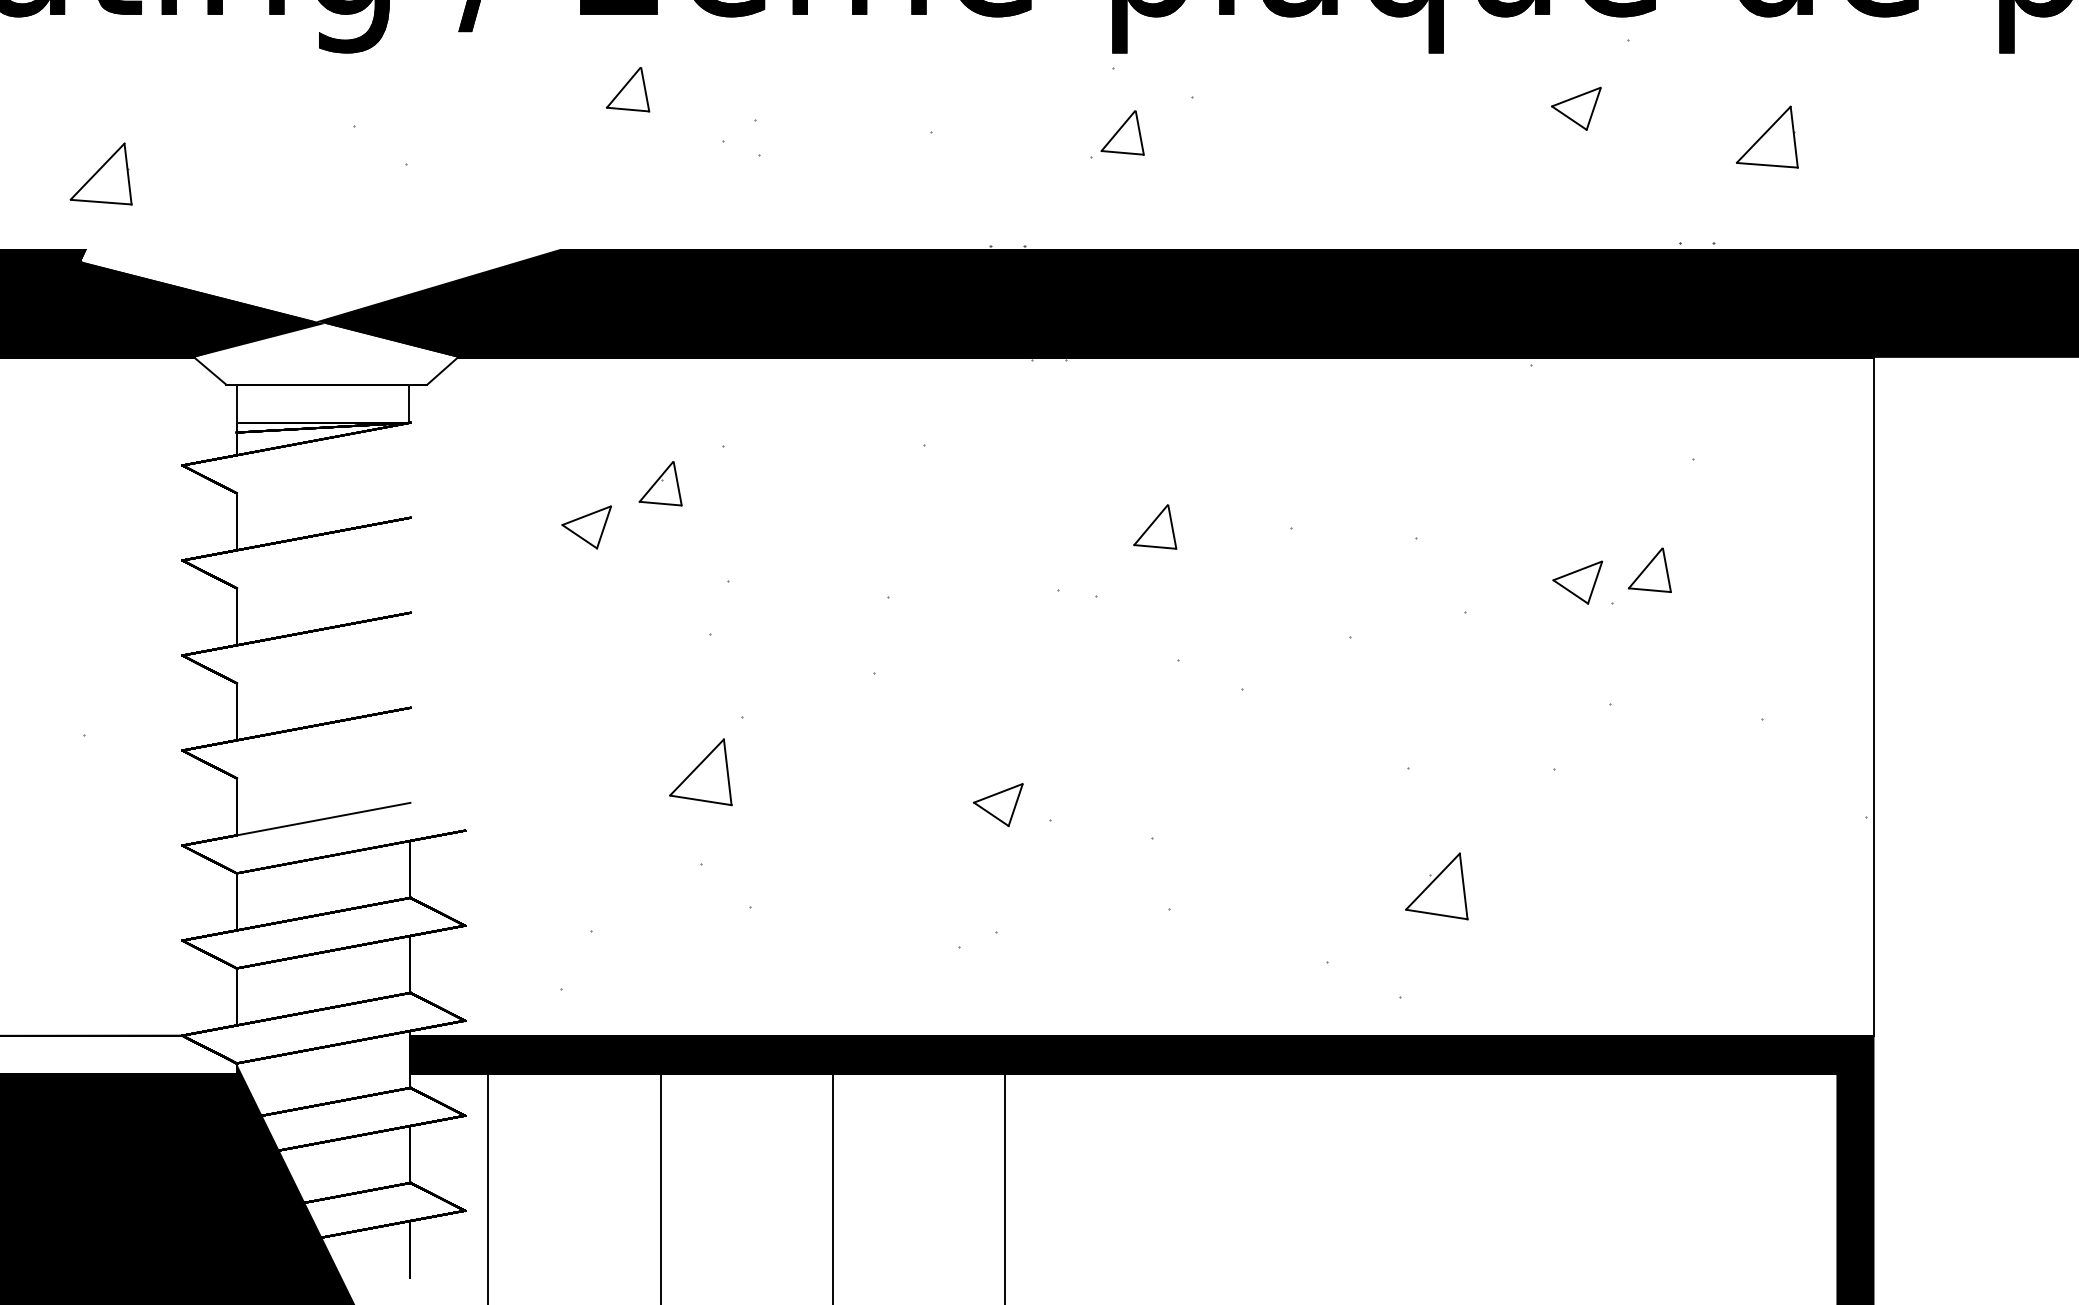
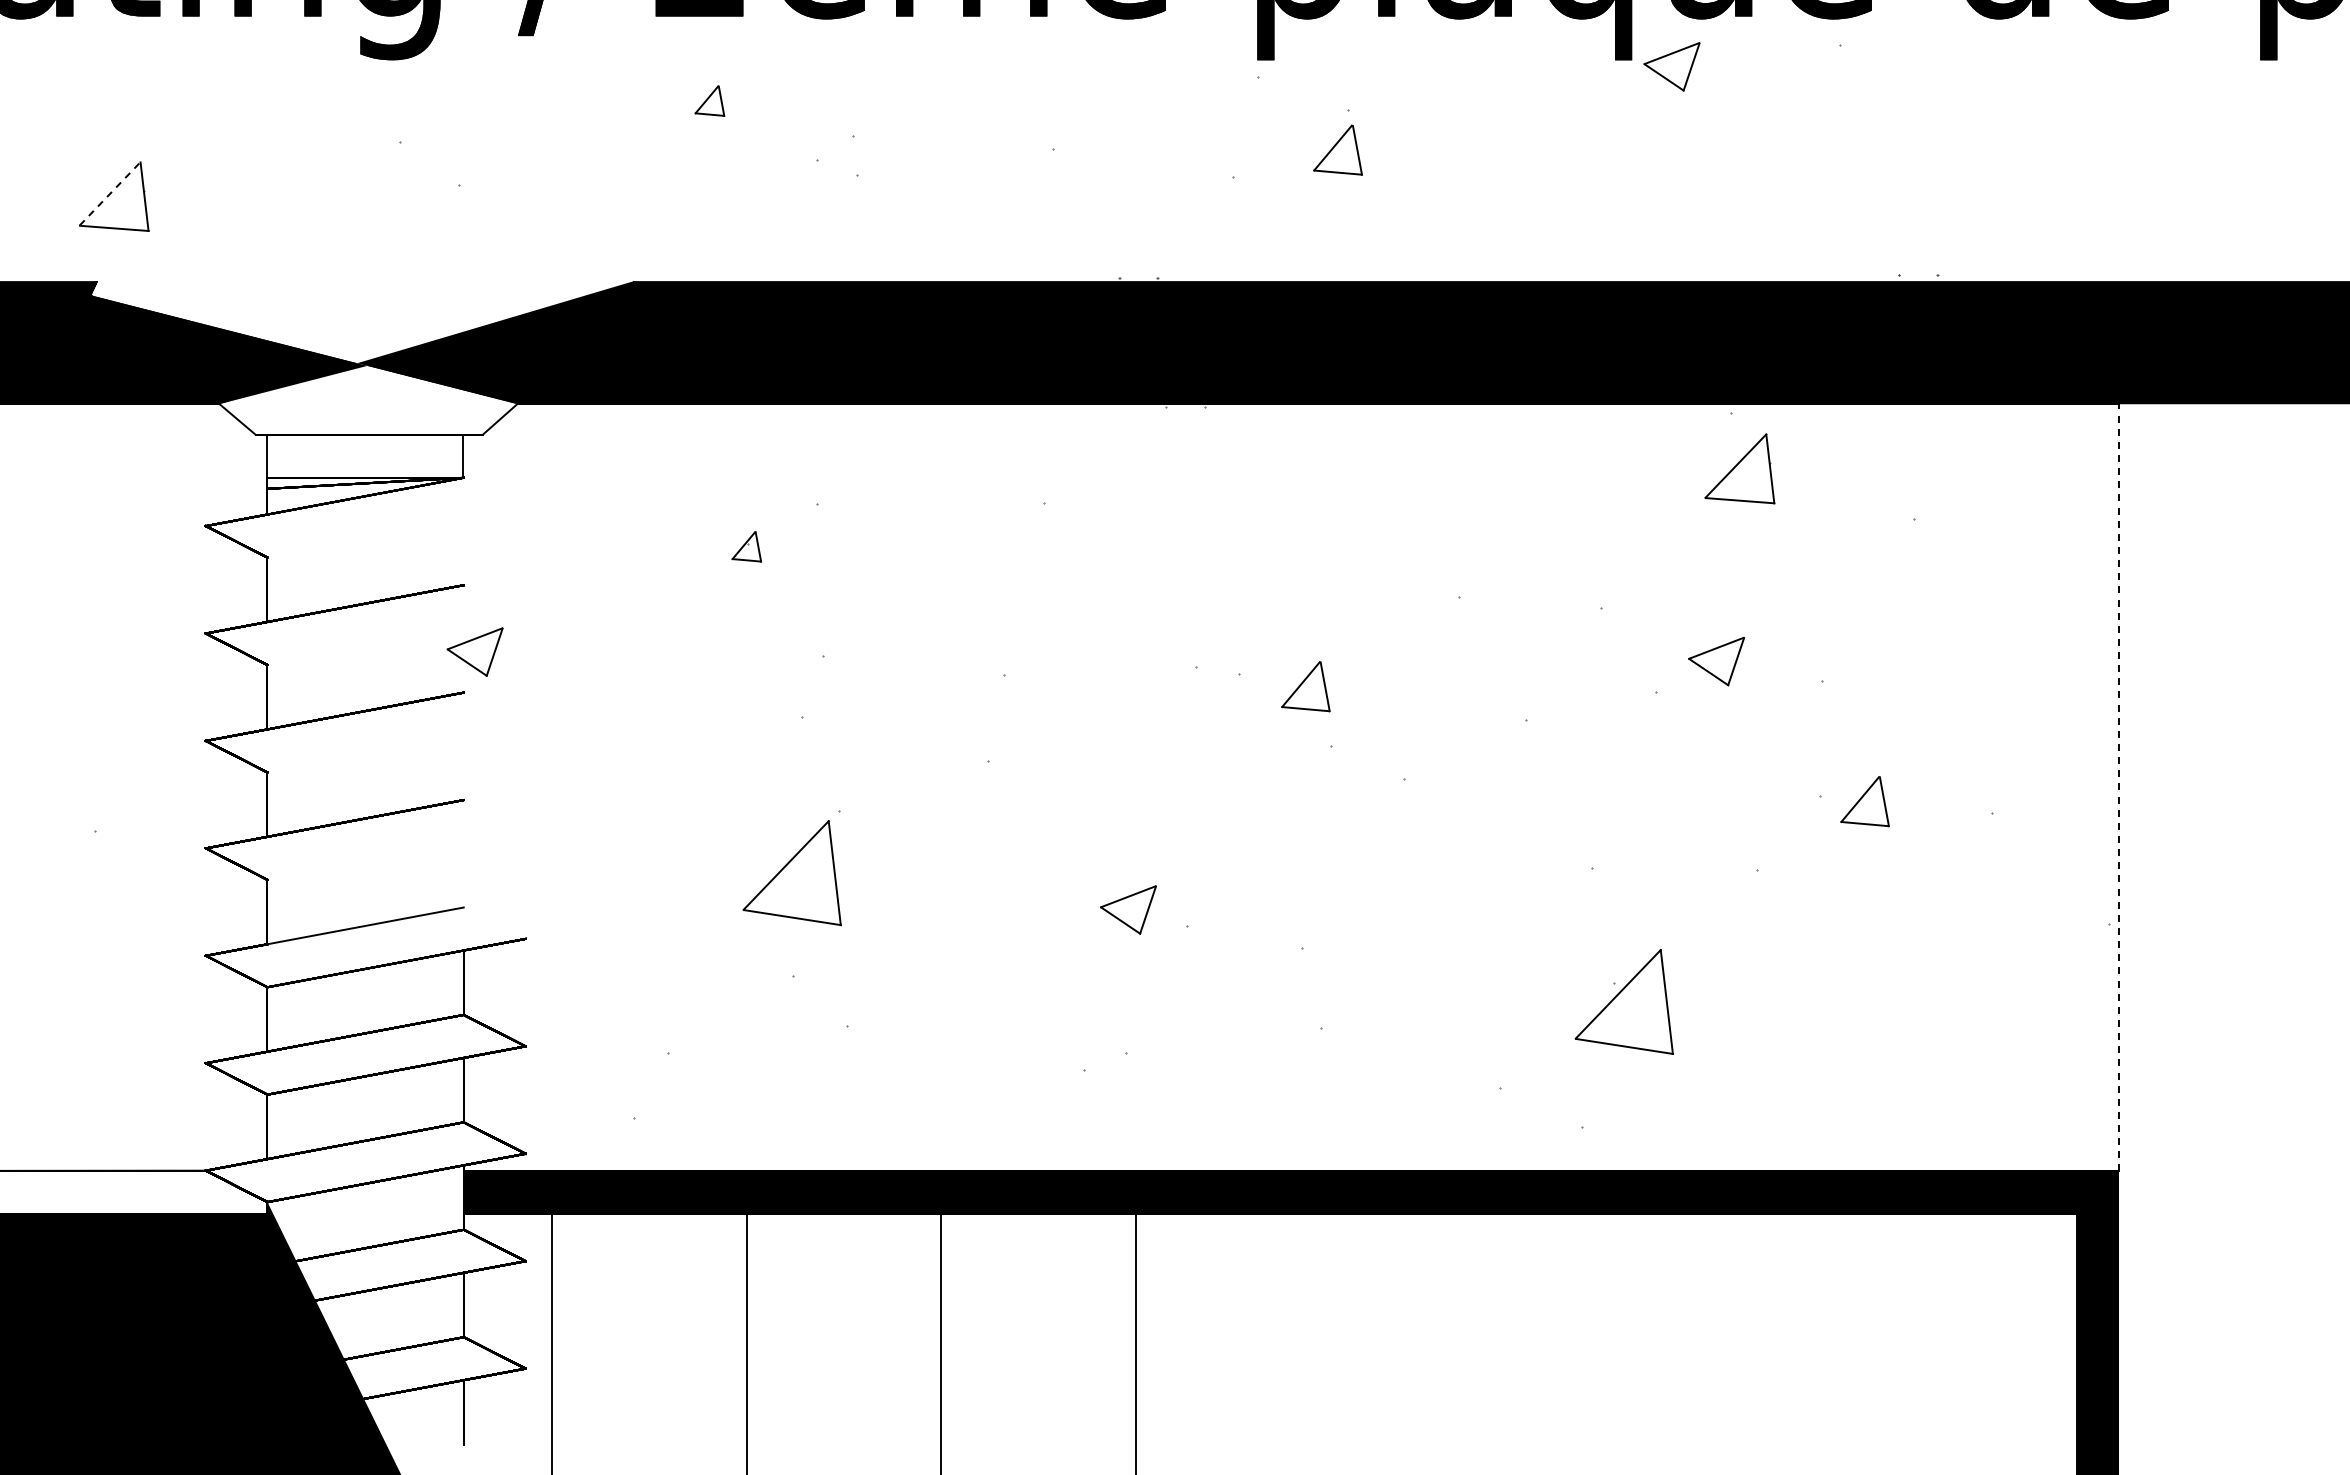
part: (627, 89) -> (709, 100), size x0.6
part: (1575, 108) -> (1671, 66), moved
part: (1122, 132) -> (1337, 149), moved
part: (1767, 136) -> (1739, 468), moved
line: (97, 171) -> (110, 193), solid -> dashed
part: (660, 483) -> (746, 546), size x0.6
part: (586, 526) -> (474, 651), moved
part: (1154, 526) -> (1305, 686), moved
part: (1649, 570) -> (1864, 801), moved
part: (1577, 582) -> (1716, 661), moved
line: (1874, 696) -> (2118, 787), solid -> dashed
part: (700, 771) -> (791, 872), size x1.4
part: (1436, 886) -> (1623, 1001), size x1.4

